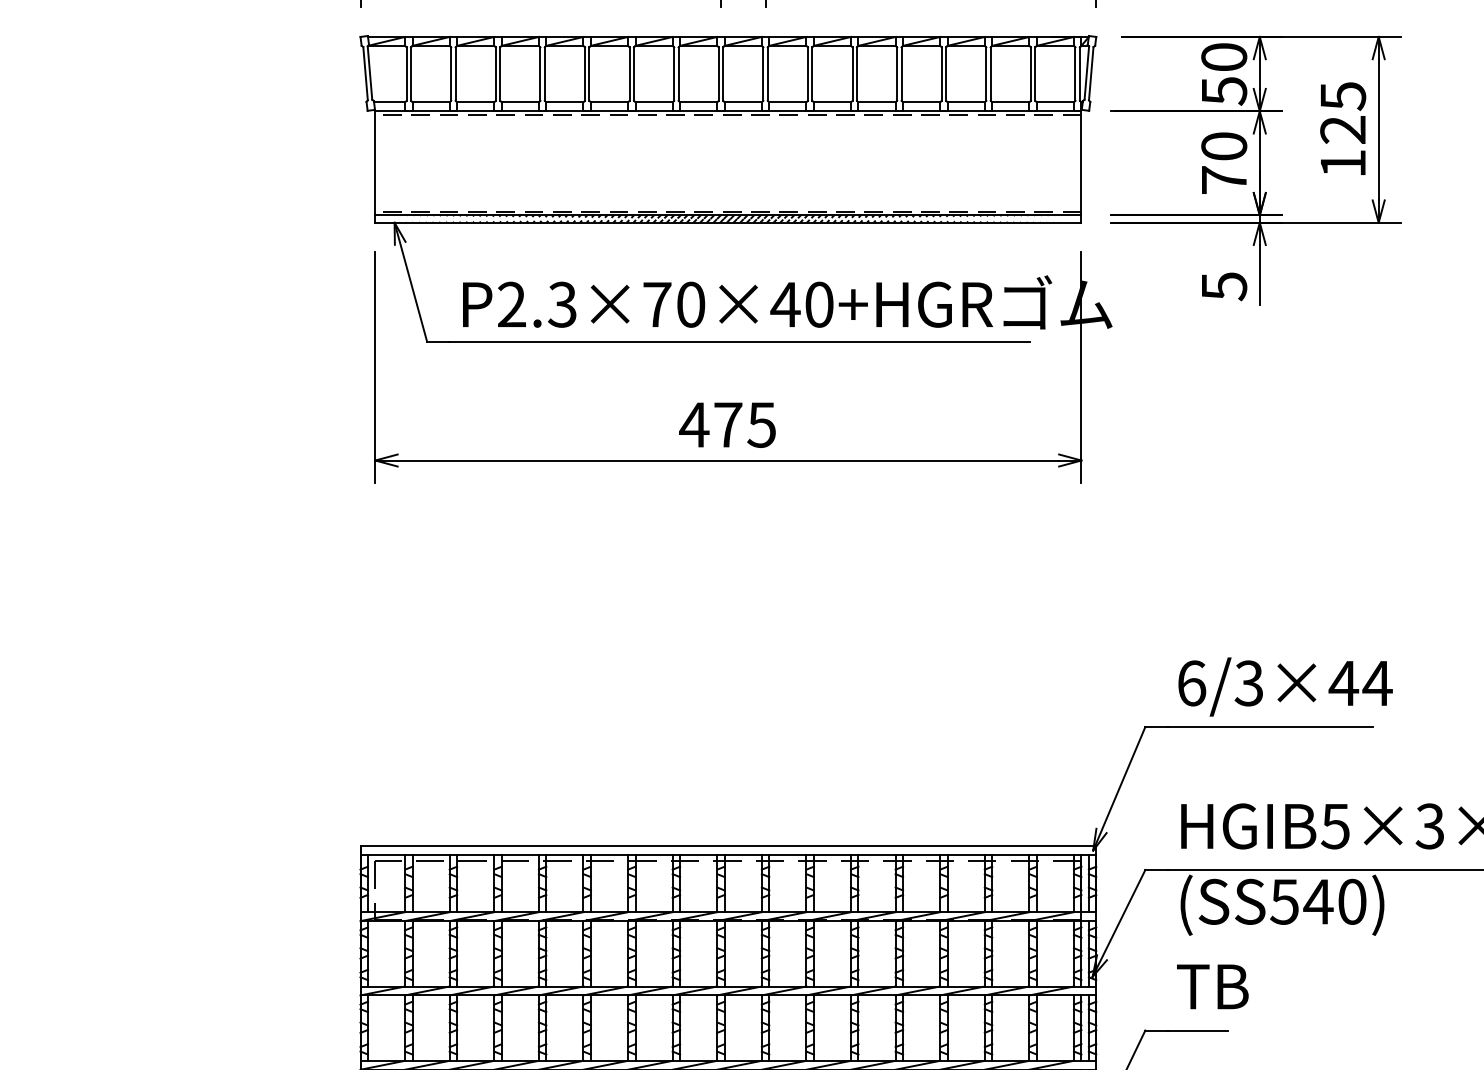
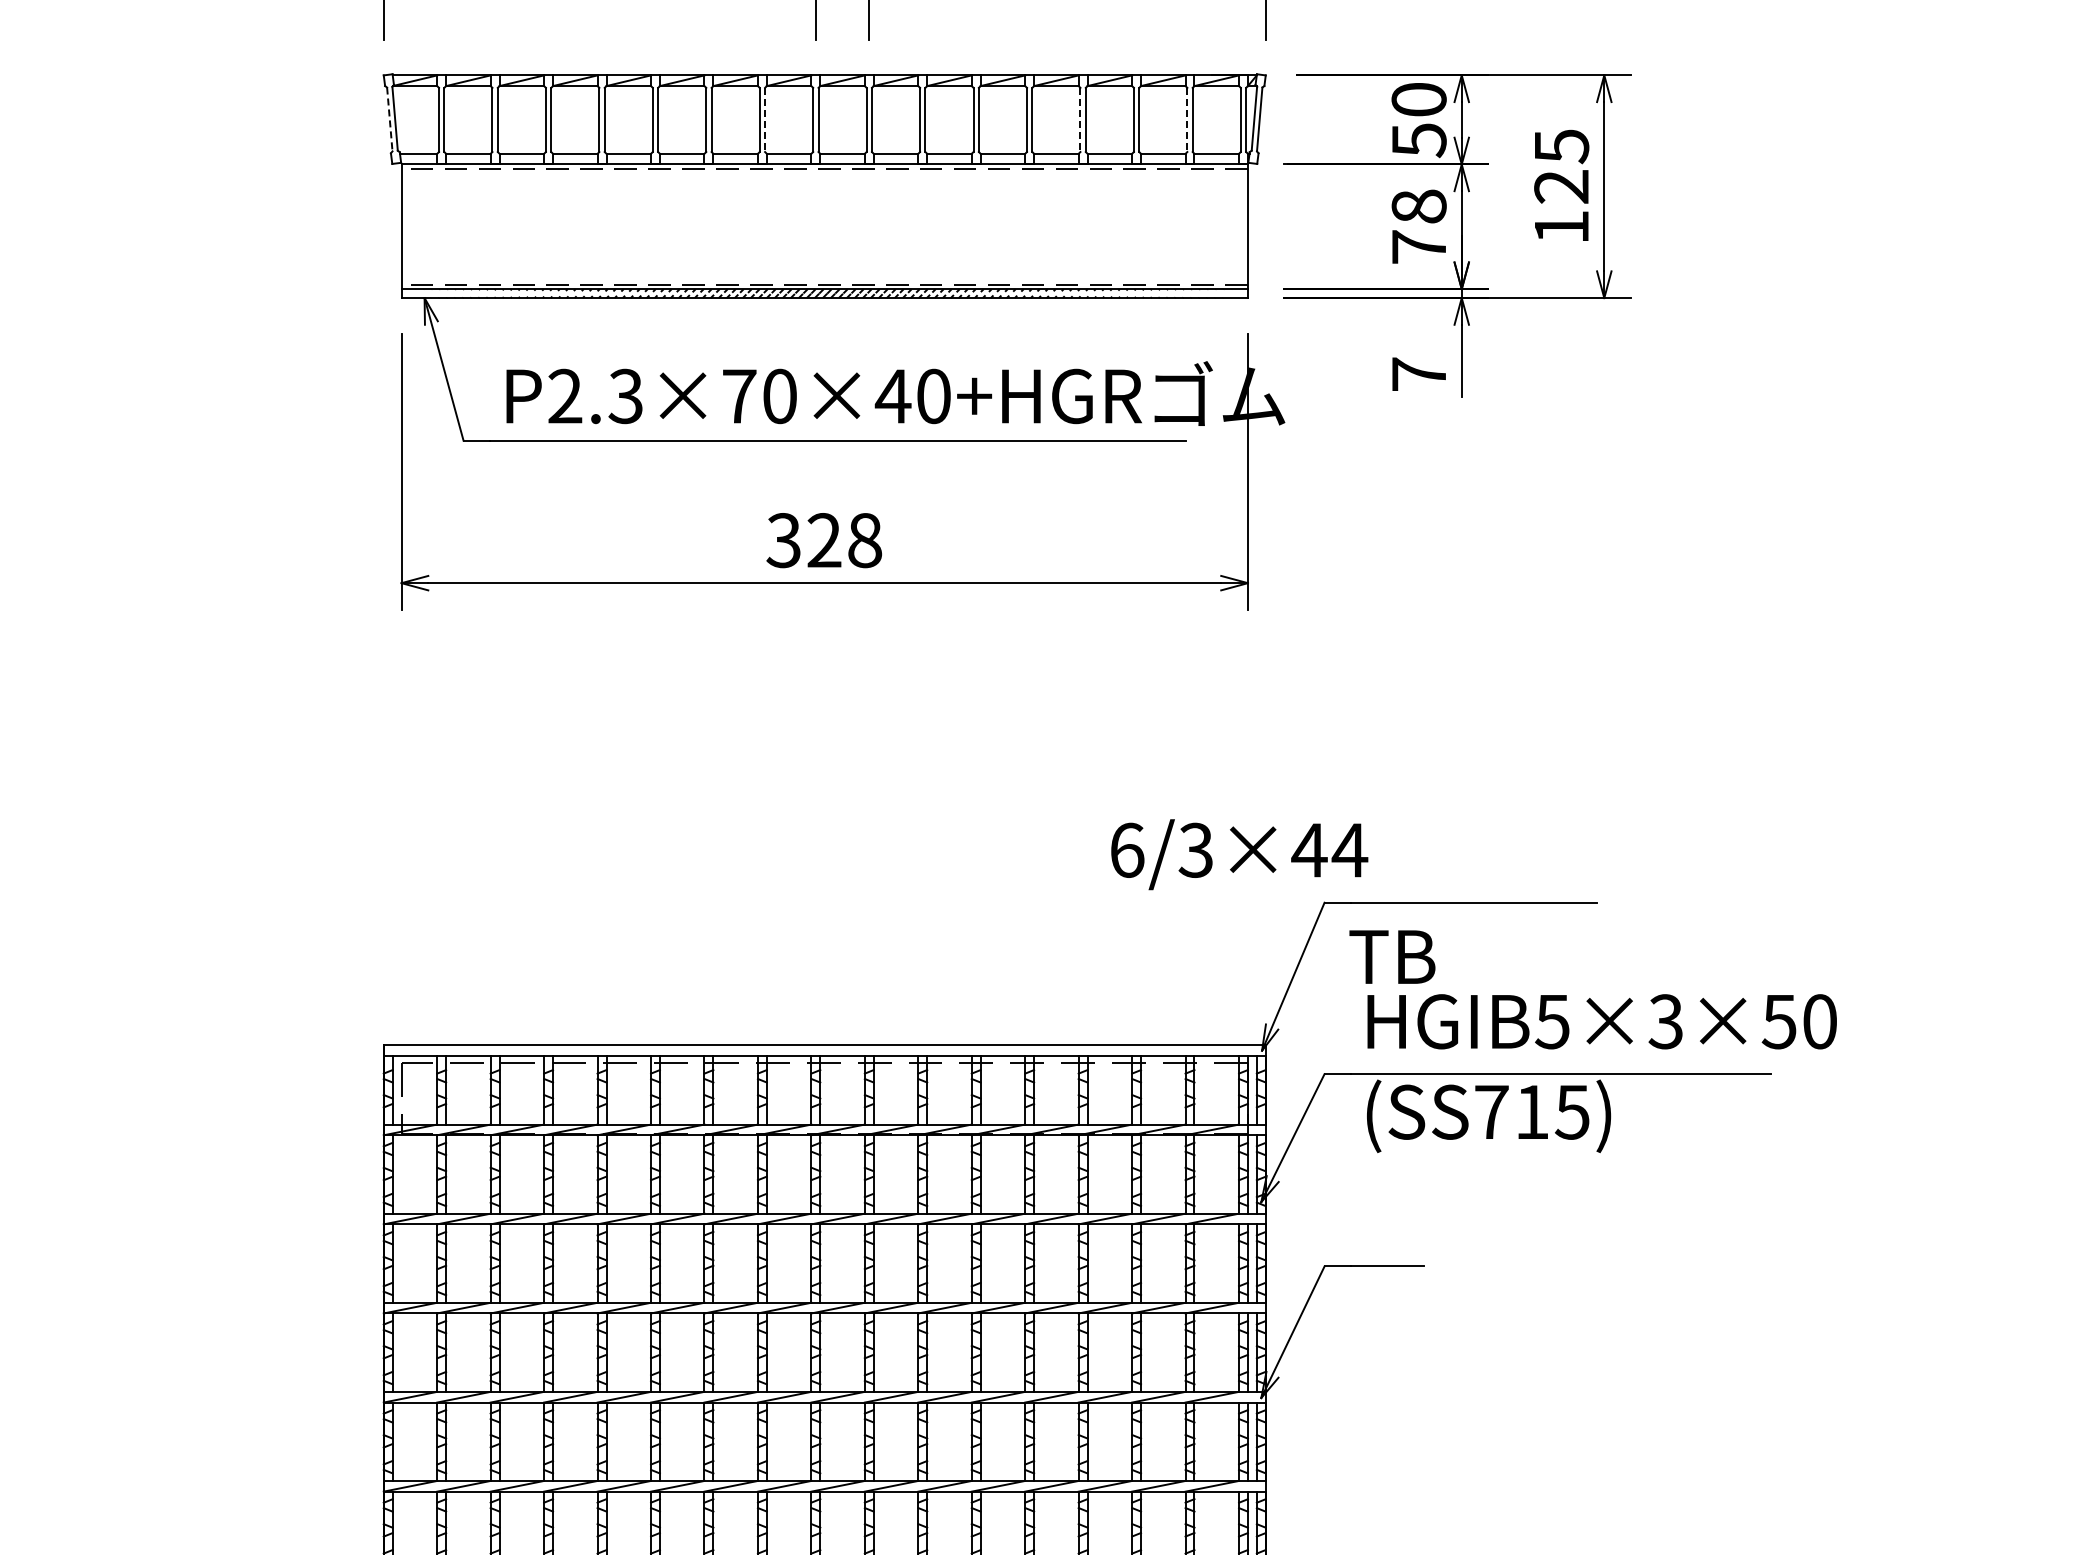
line: (365, 73) -> (389, 119), solid -> dashed
line: (678, 74) -> (765, 120), solid -> dashed
line: (941, 74) -> (1080, 120), solid -> dashed
line: (1031, 74) -> (1187, 120), solid -> dashed
text: (1223, 146) -> (1418, 206), 70 -> 78
text: (1224, 286) -> (1419, 374), 5 -> 7
text: (727, 424) -> (823, 540), 475 -> 328
text: (1285, 686) -> (1239, 854), moved
text: (1317, 901) -> (1531, 1111), (SS540) -> (SS715)
text: (1212, 986) -> (1392, 956), moved

